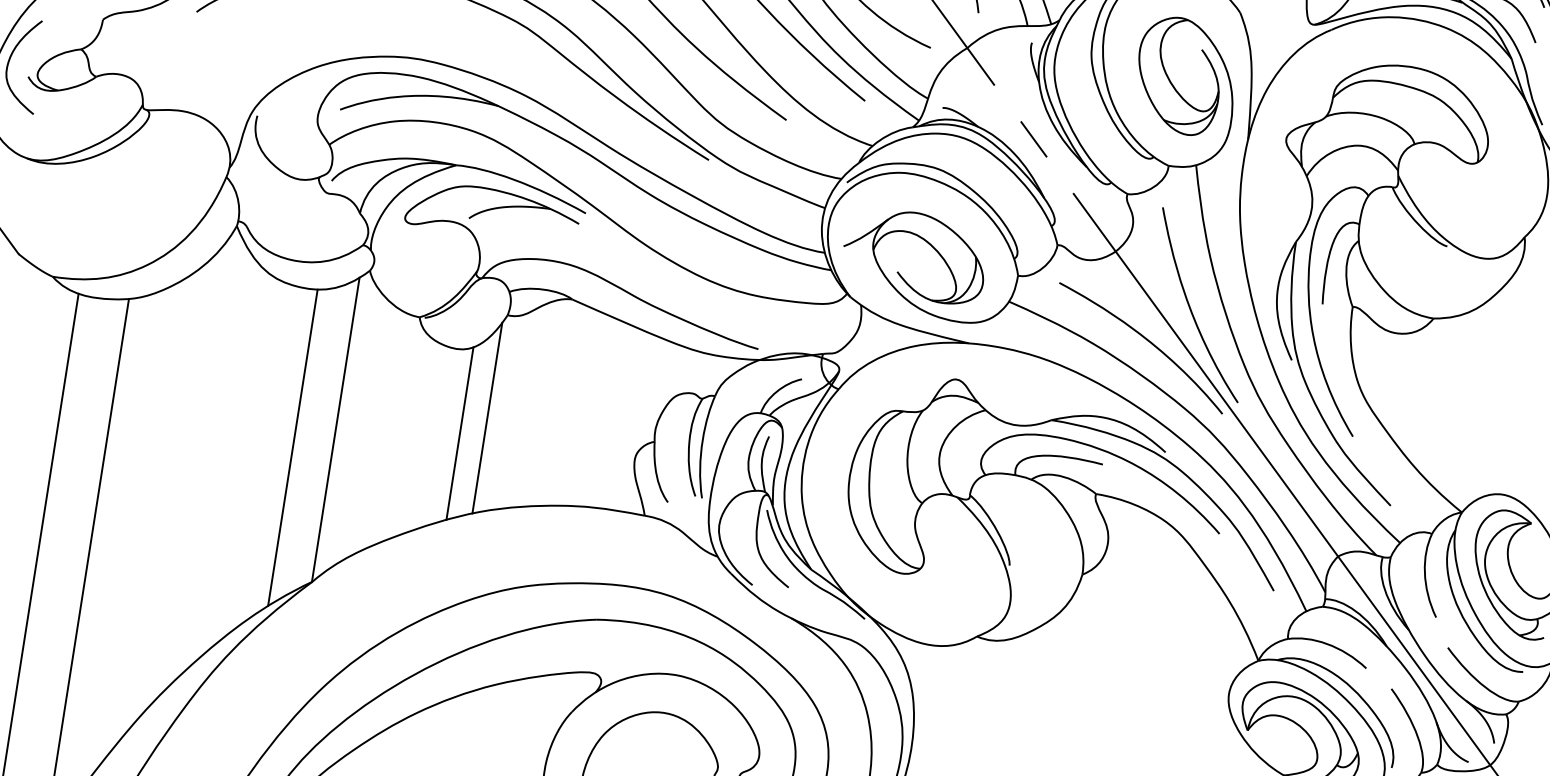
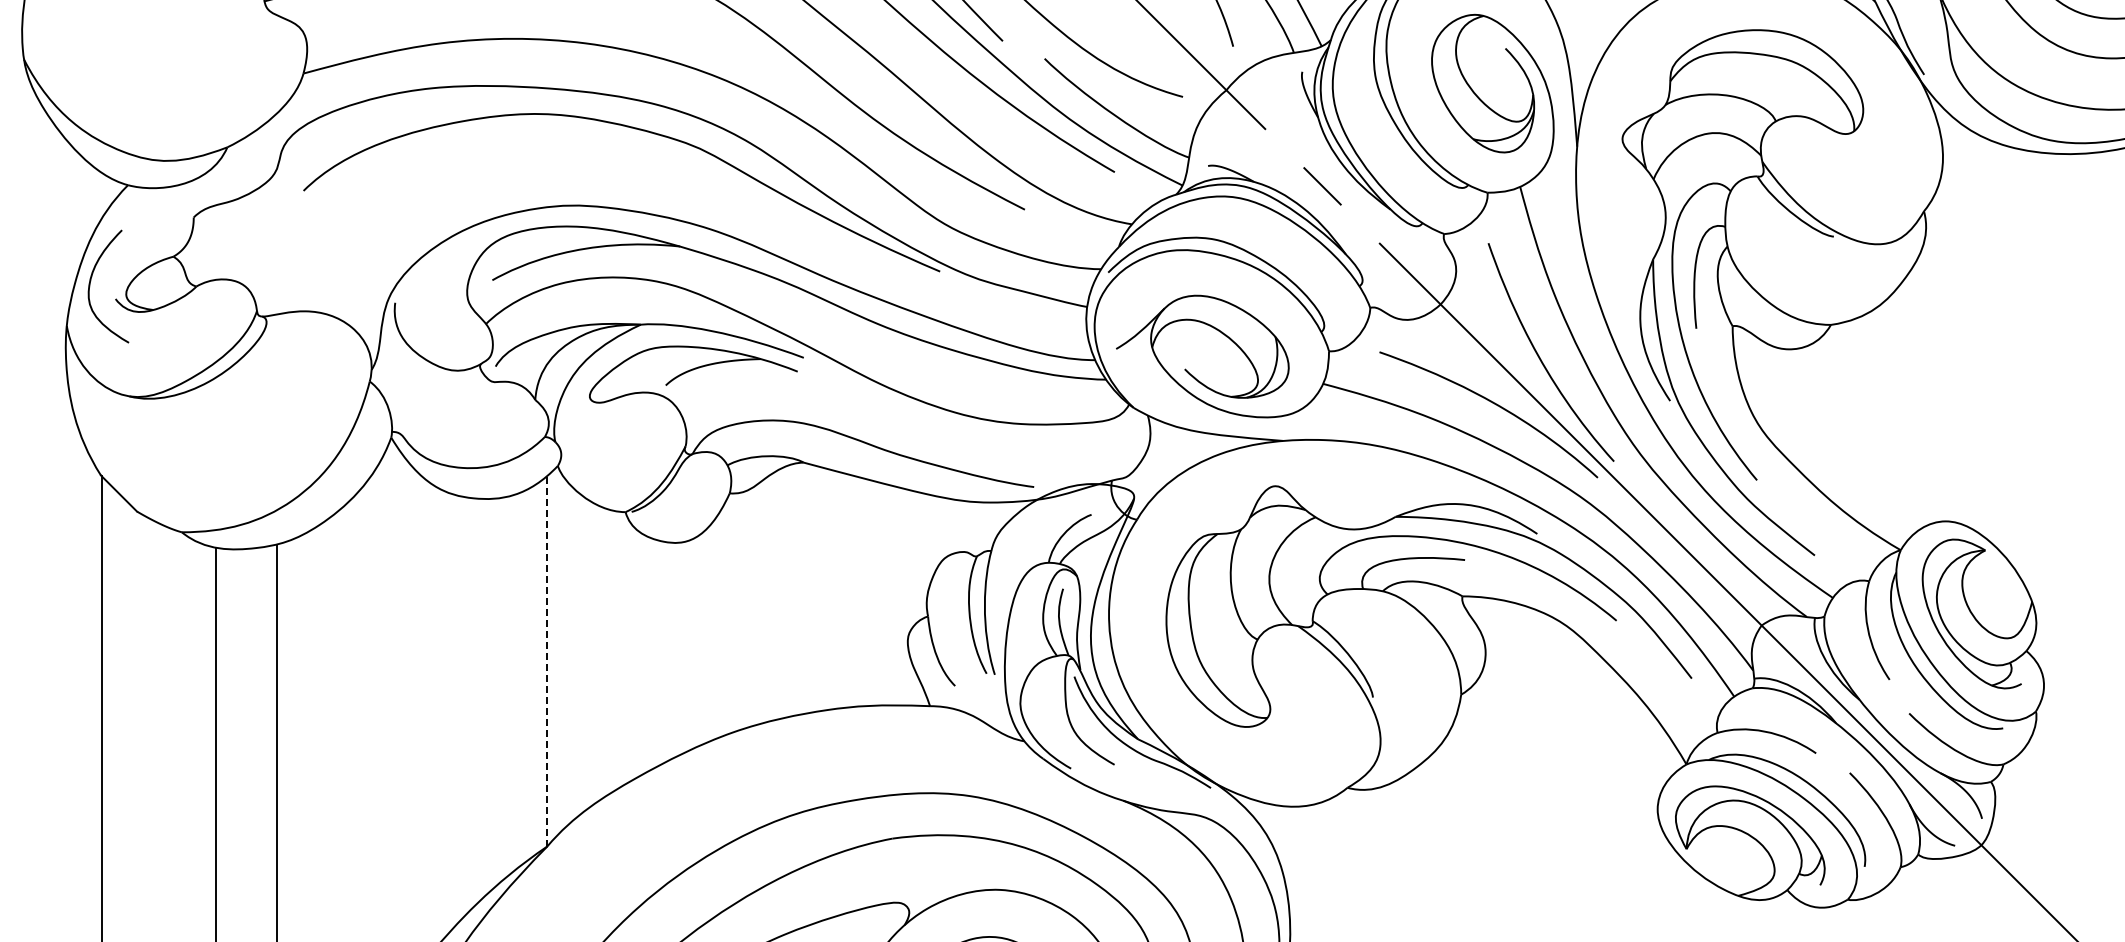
line: (487, 418) -> (724, 619), removed
line: (335, 429) -> (546, 661), solid -> dashed
line: (460, 433) -> (695, 642), removed
line: (293, 447) -> (499, 690), removed

